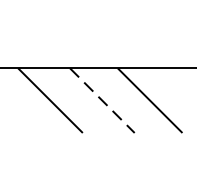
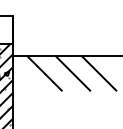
line: (103, 100) -> (73, 73), dashed -> solid

